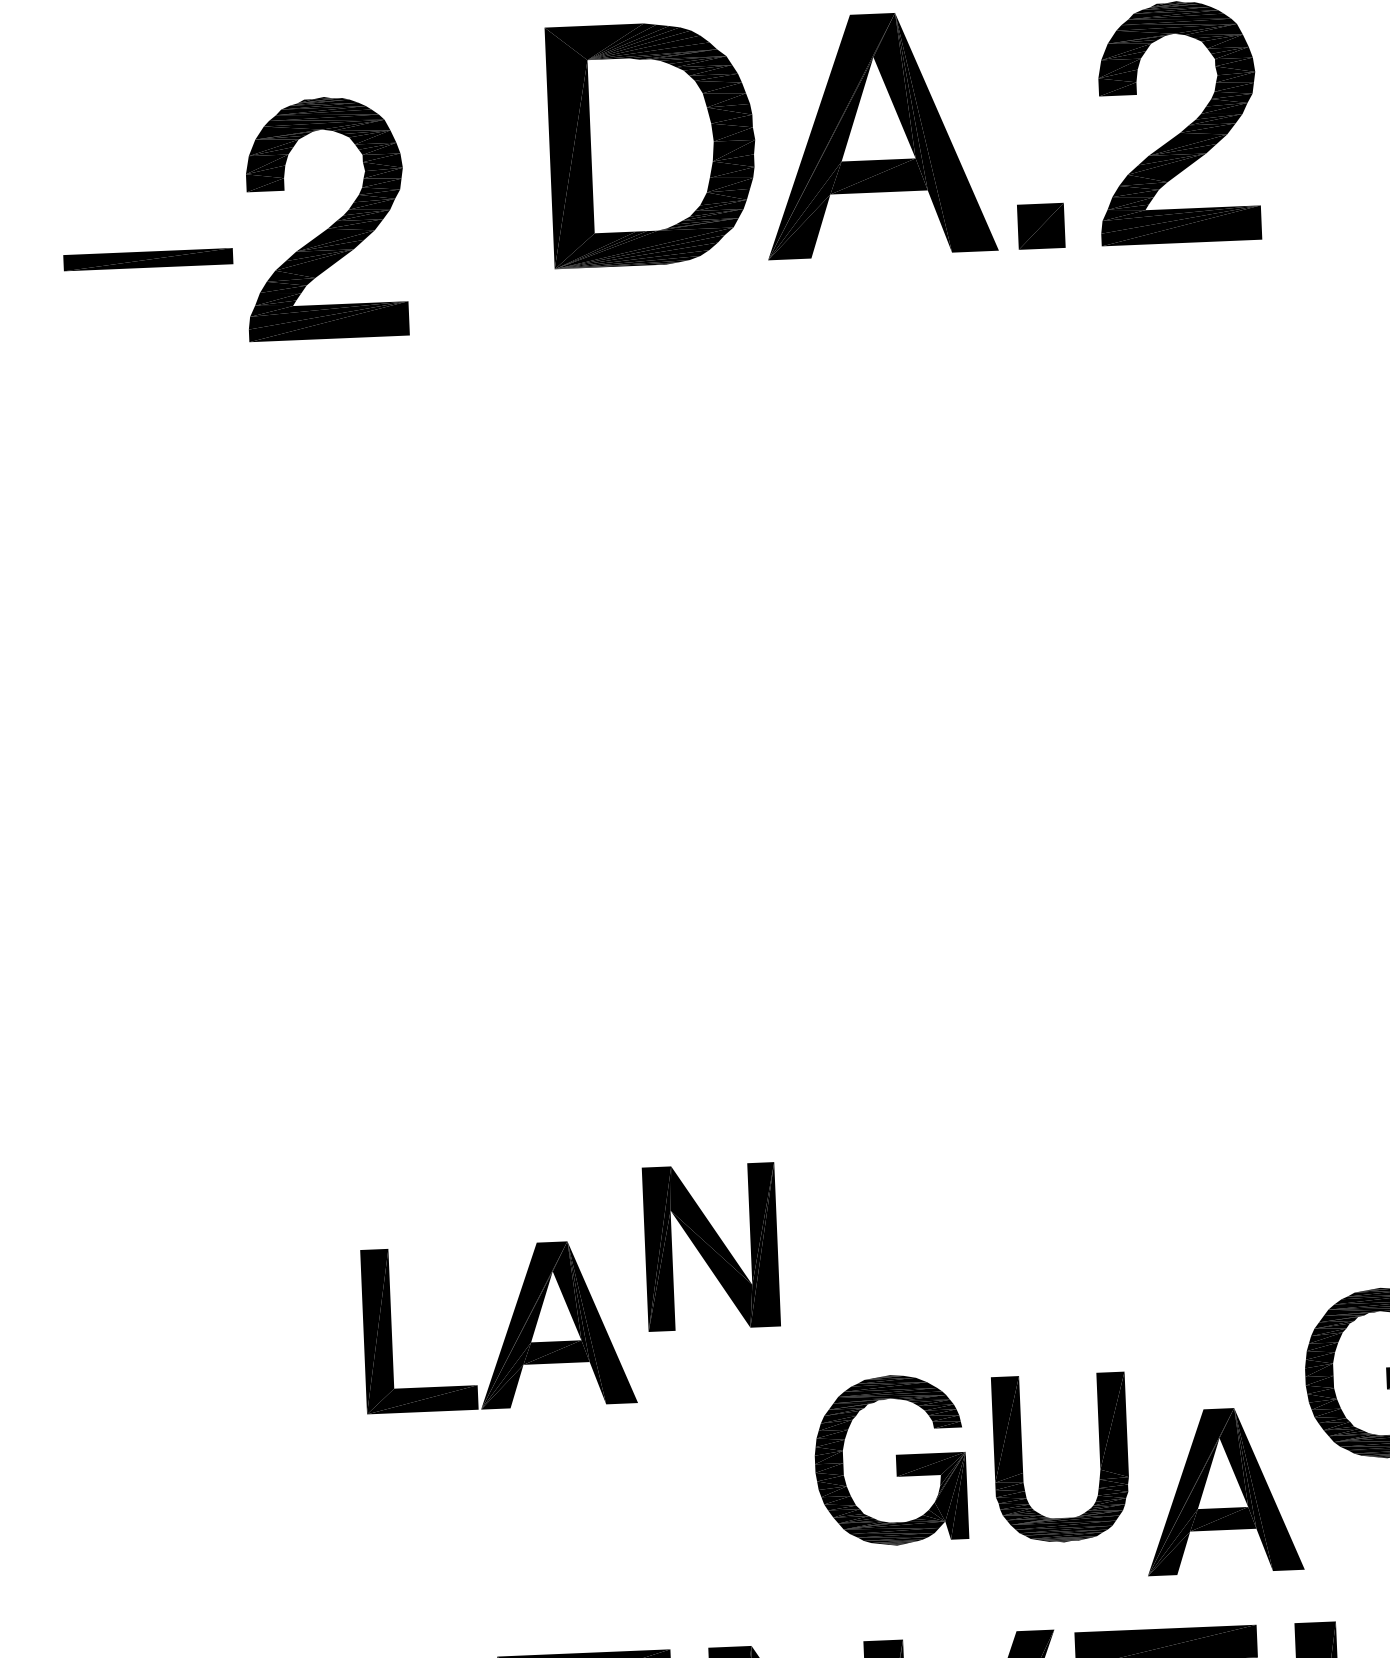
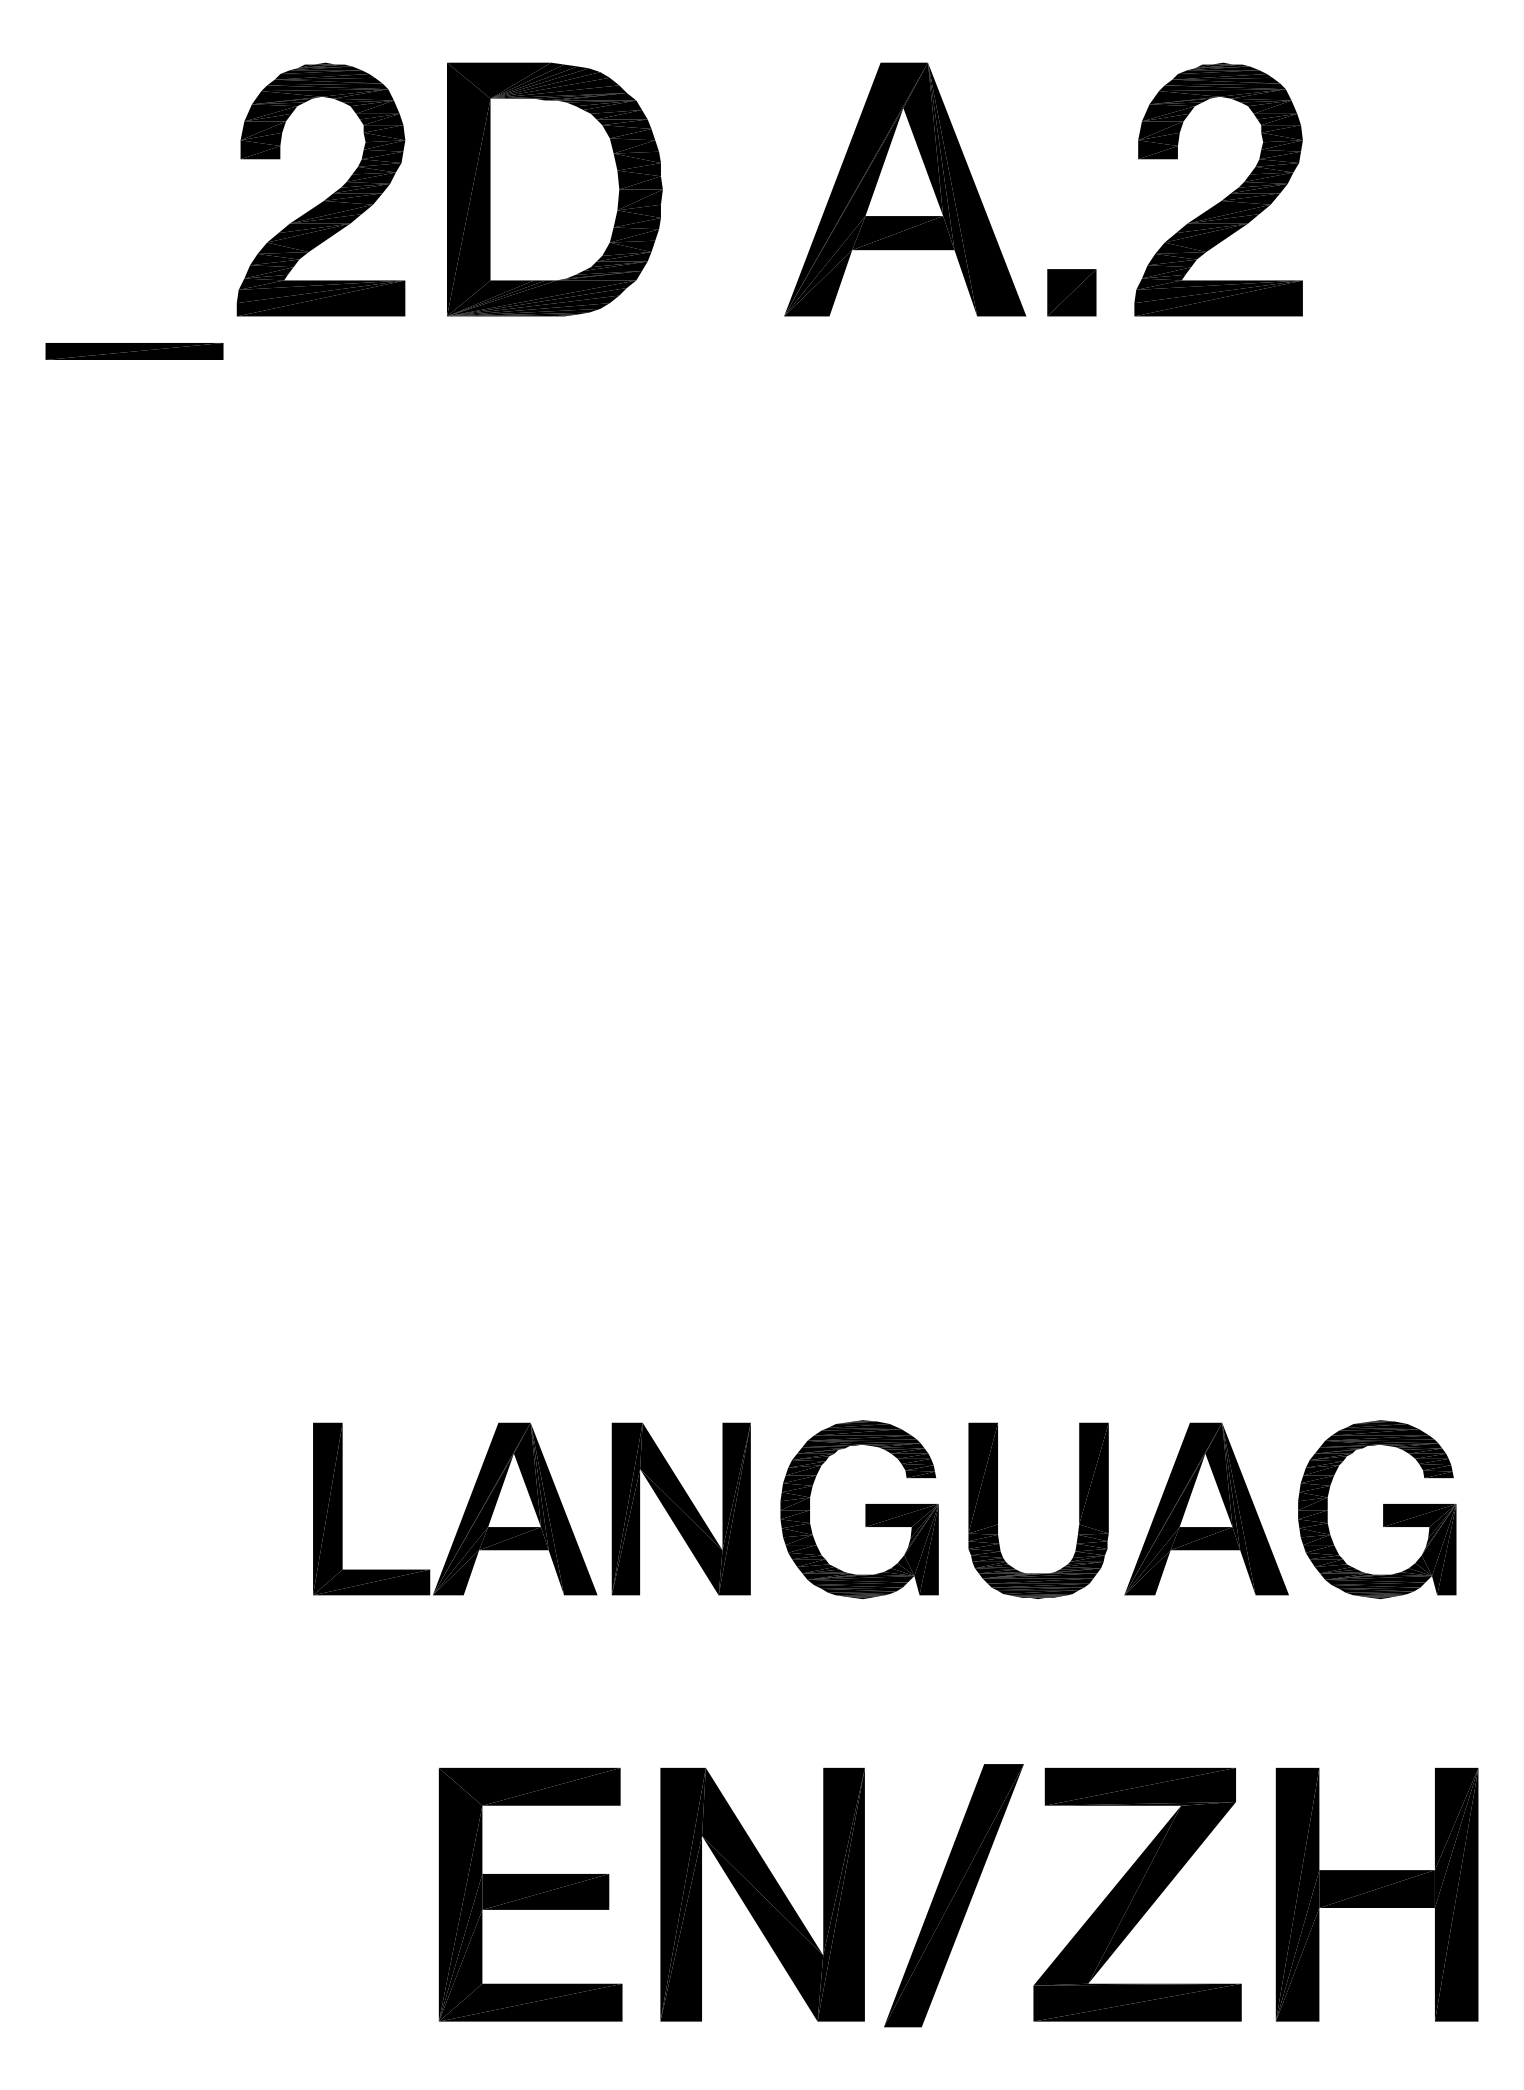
part: (652, 144) -> (554, 189), moved
part: (330, 226) -> (326, 198), moved
part: (148, 259) -> (134, 351), moved
part: (710, 1246) -> (680, 1508), moved
part: (507, 1328) -> (464, 1511), moved
part: (1022, 1459) -> (997, 1510), moved
part: (890, 1460) -> (859, 1509), moved
part: (1222, 1490) -> (1206, 1508), moved

